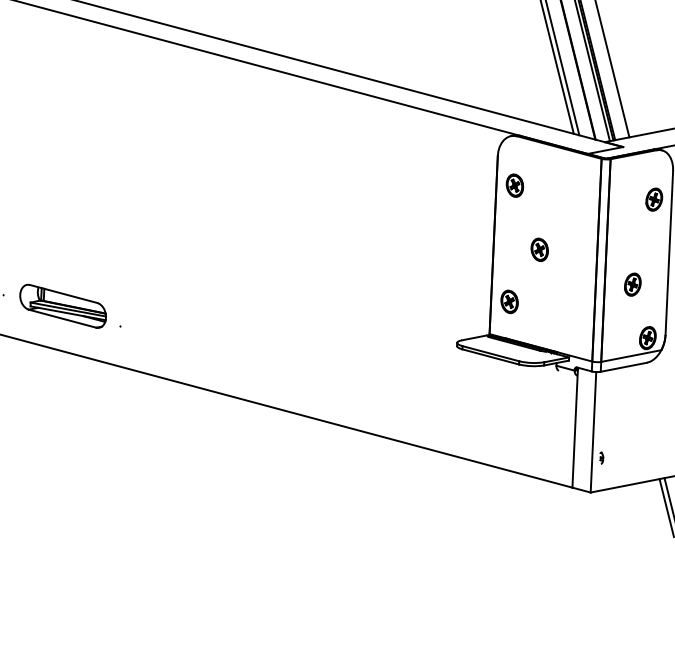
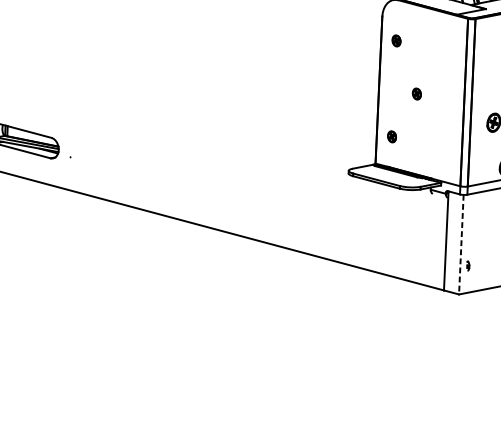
part: (514, 185) -> (396, 40), size x0.6
part: (539, 249) -> (416, 93), size x0.6
part: (509, 301) -> (391, 136), size x0.6
line: (593, 432) -> (461, 244), solid -> dashed

